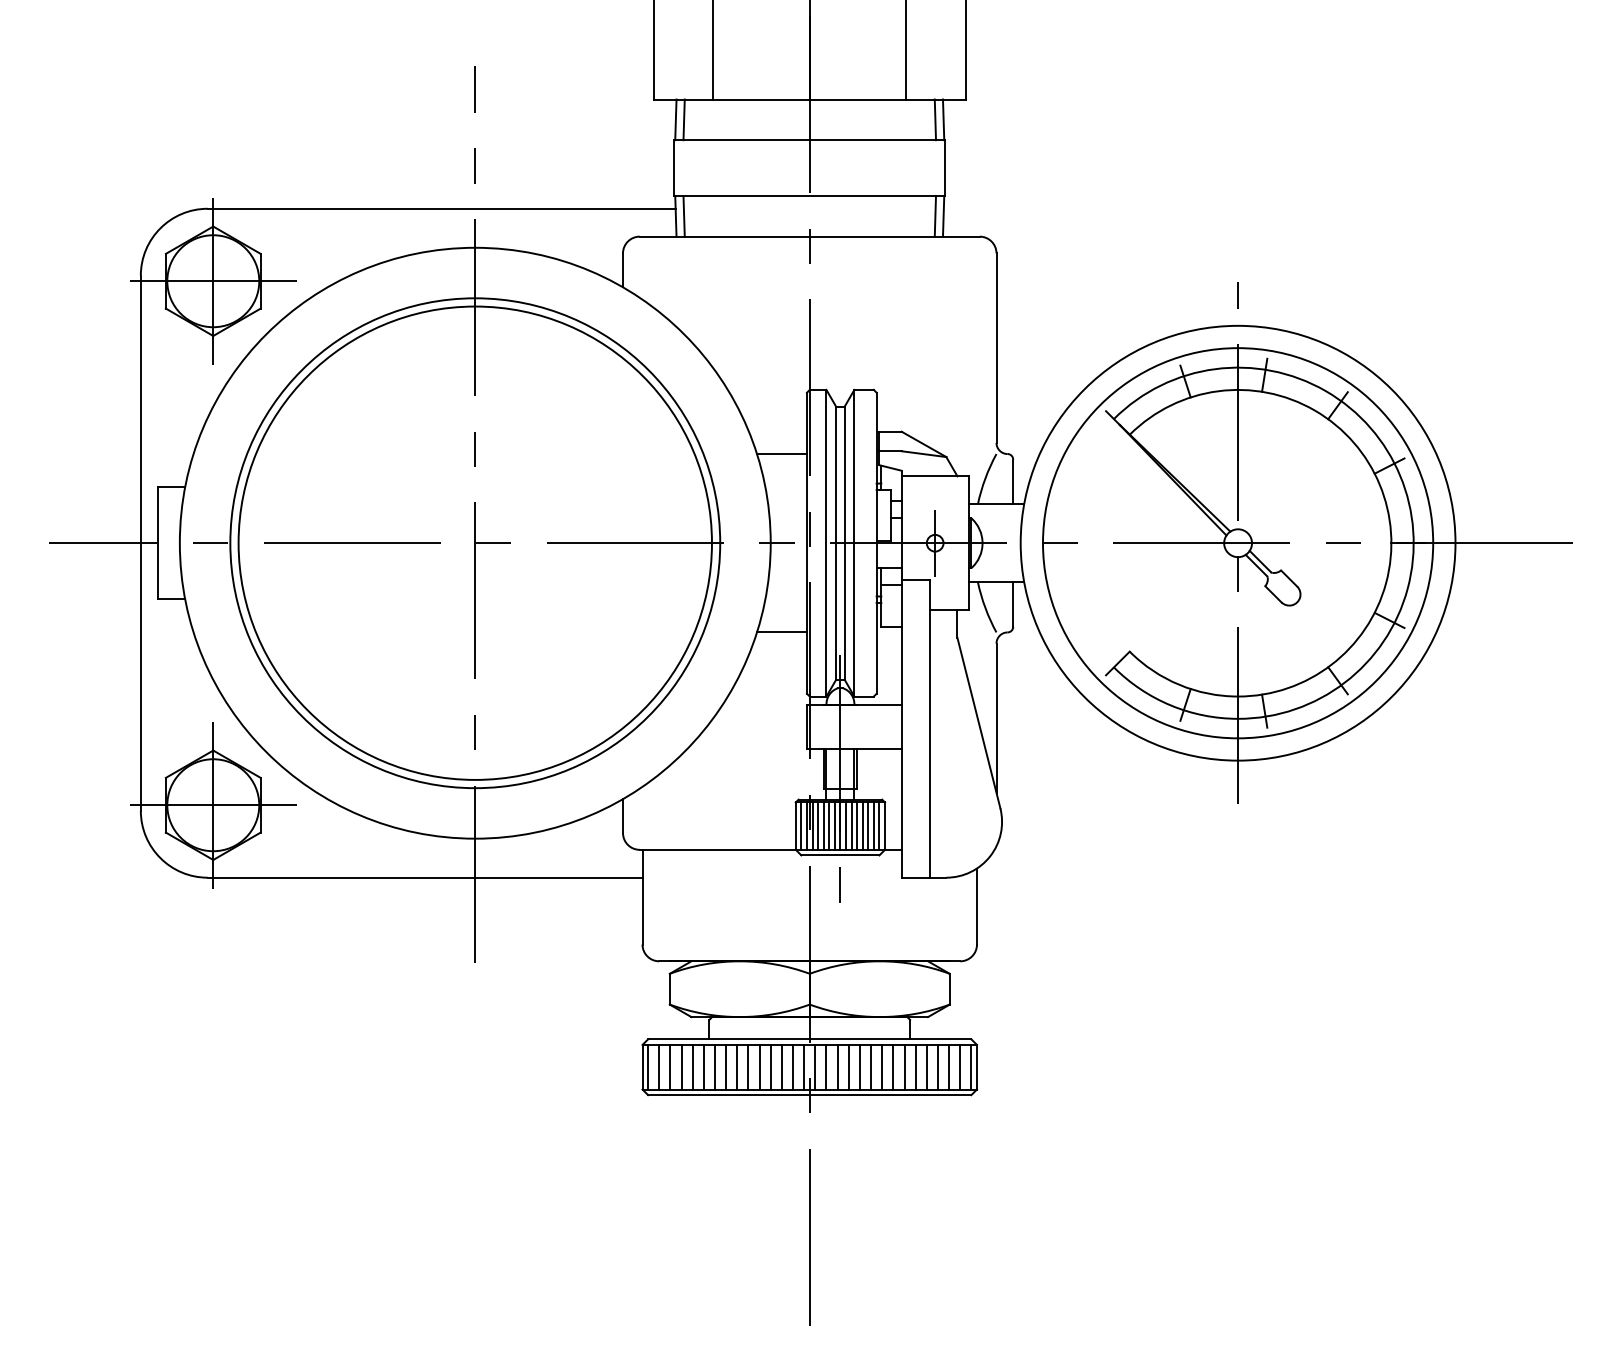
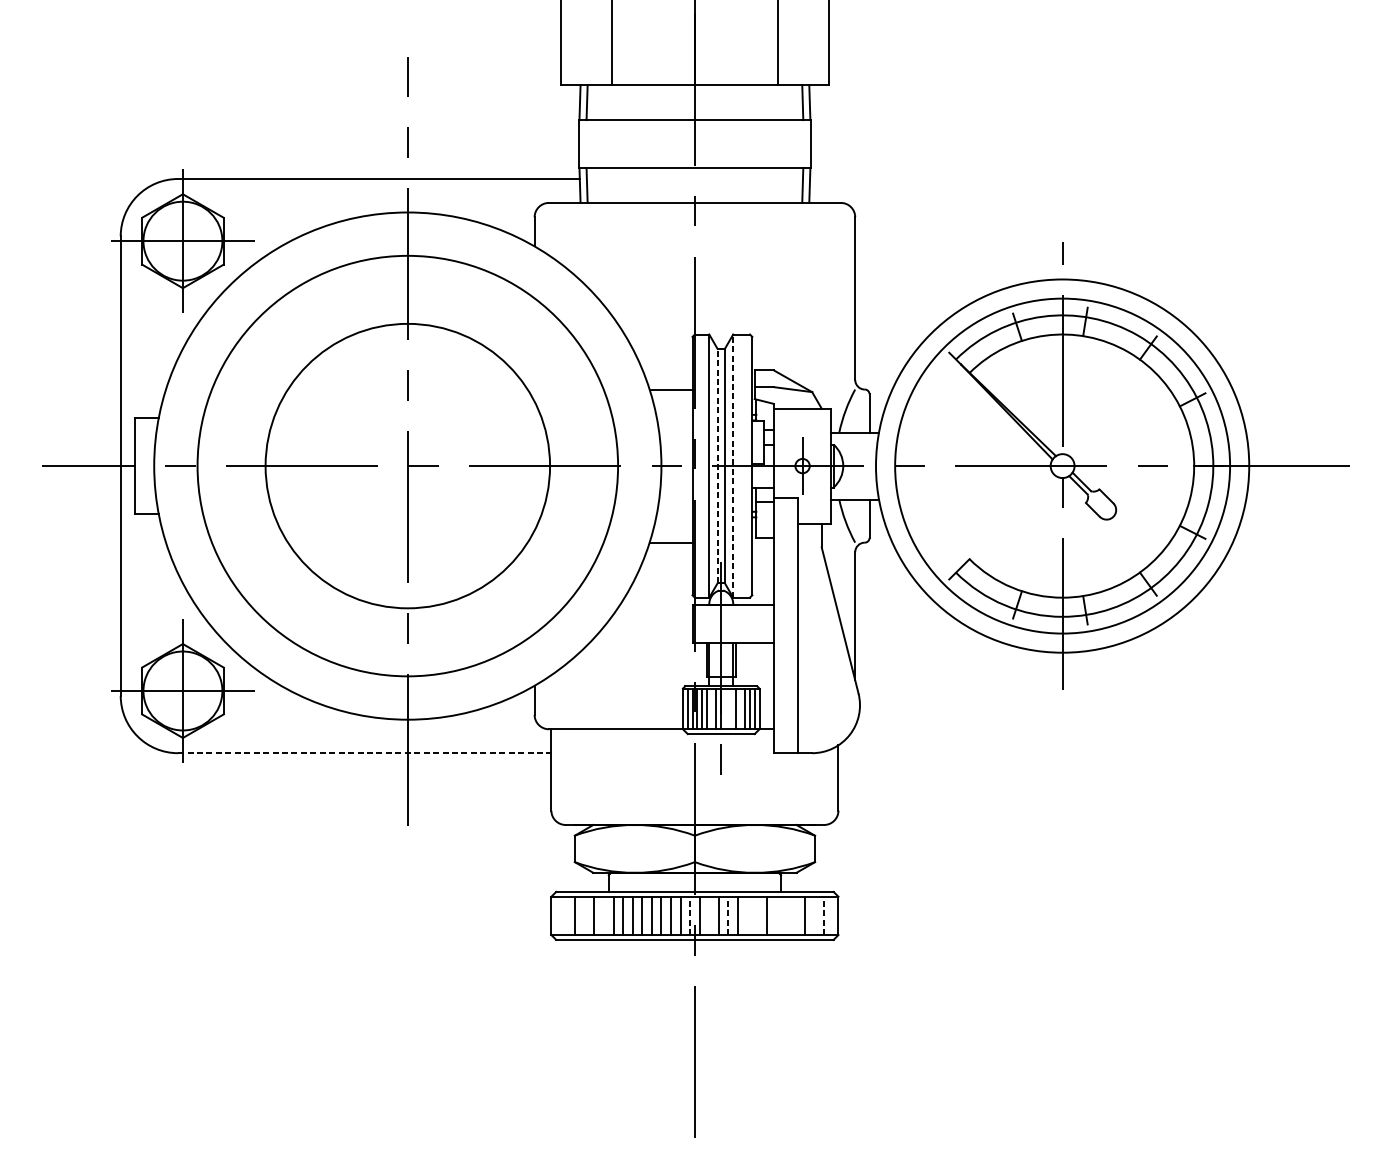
circle: (474, 542) -> (407, 465), size x0.7
line: (854, 542) -> (733, 465), solid -> dashed
line: (836, 543) -> (717, 466), solid -> dashed
line: (829, 825) -> (711, 708), removed
line: (845, 825) -> (725, 708), removed
line: (851, 825) -> (730, 708), removed
line: (862, 825) -> (740, 708), removed
line: (425, 877) -> (365, 753), solid -> dashed
line: (648, 1066) -> (556, 915), removed
line: (659, 1066) -> (565, 915), removed
line: (681, 1066) -> (584, 915), removed
line: (703, 1066) -> (603, 915), removed
line: (804, 1066) -> (690, 915), solid -> dashed
line: (826, 1066) -> (709, 915), removed
line: (848, 1066) -> (728, 915), solid -> dashed
line: (871, 1066) -> (747, 915), removed
line: (882, 1066) -> (757, 915), removed
line: (904, 1066) -> (776, 915), removed
line: (915, 1066) -> (785, 915), removed
line: (926, 1066) -> (795, 915), removed
line: (949, 1066) -> (814, 915), removed
line: (960, 1066) -> (824, 915), solid -> dashed
line: (971, 1066) -> (833, 915), removed

